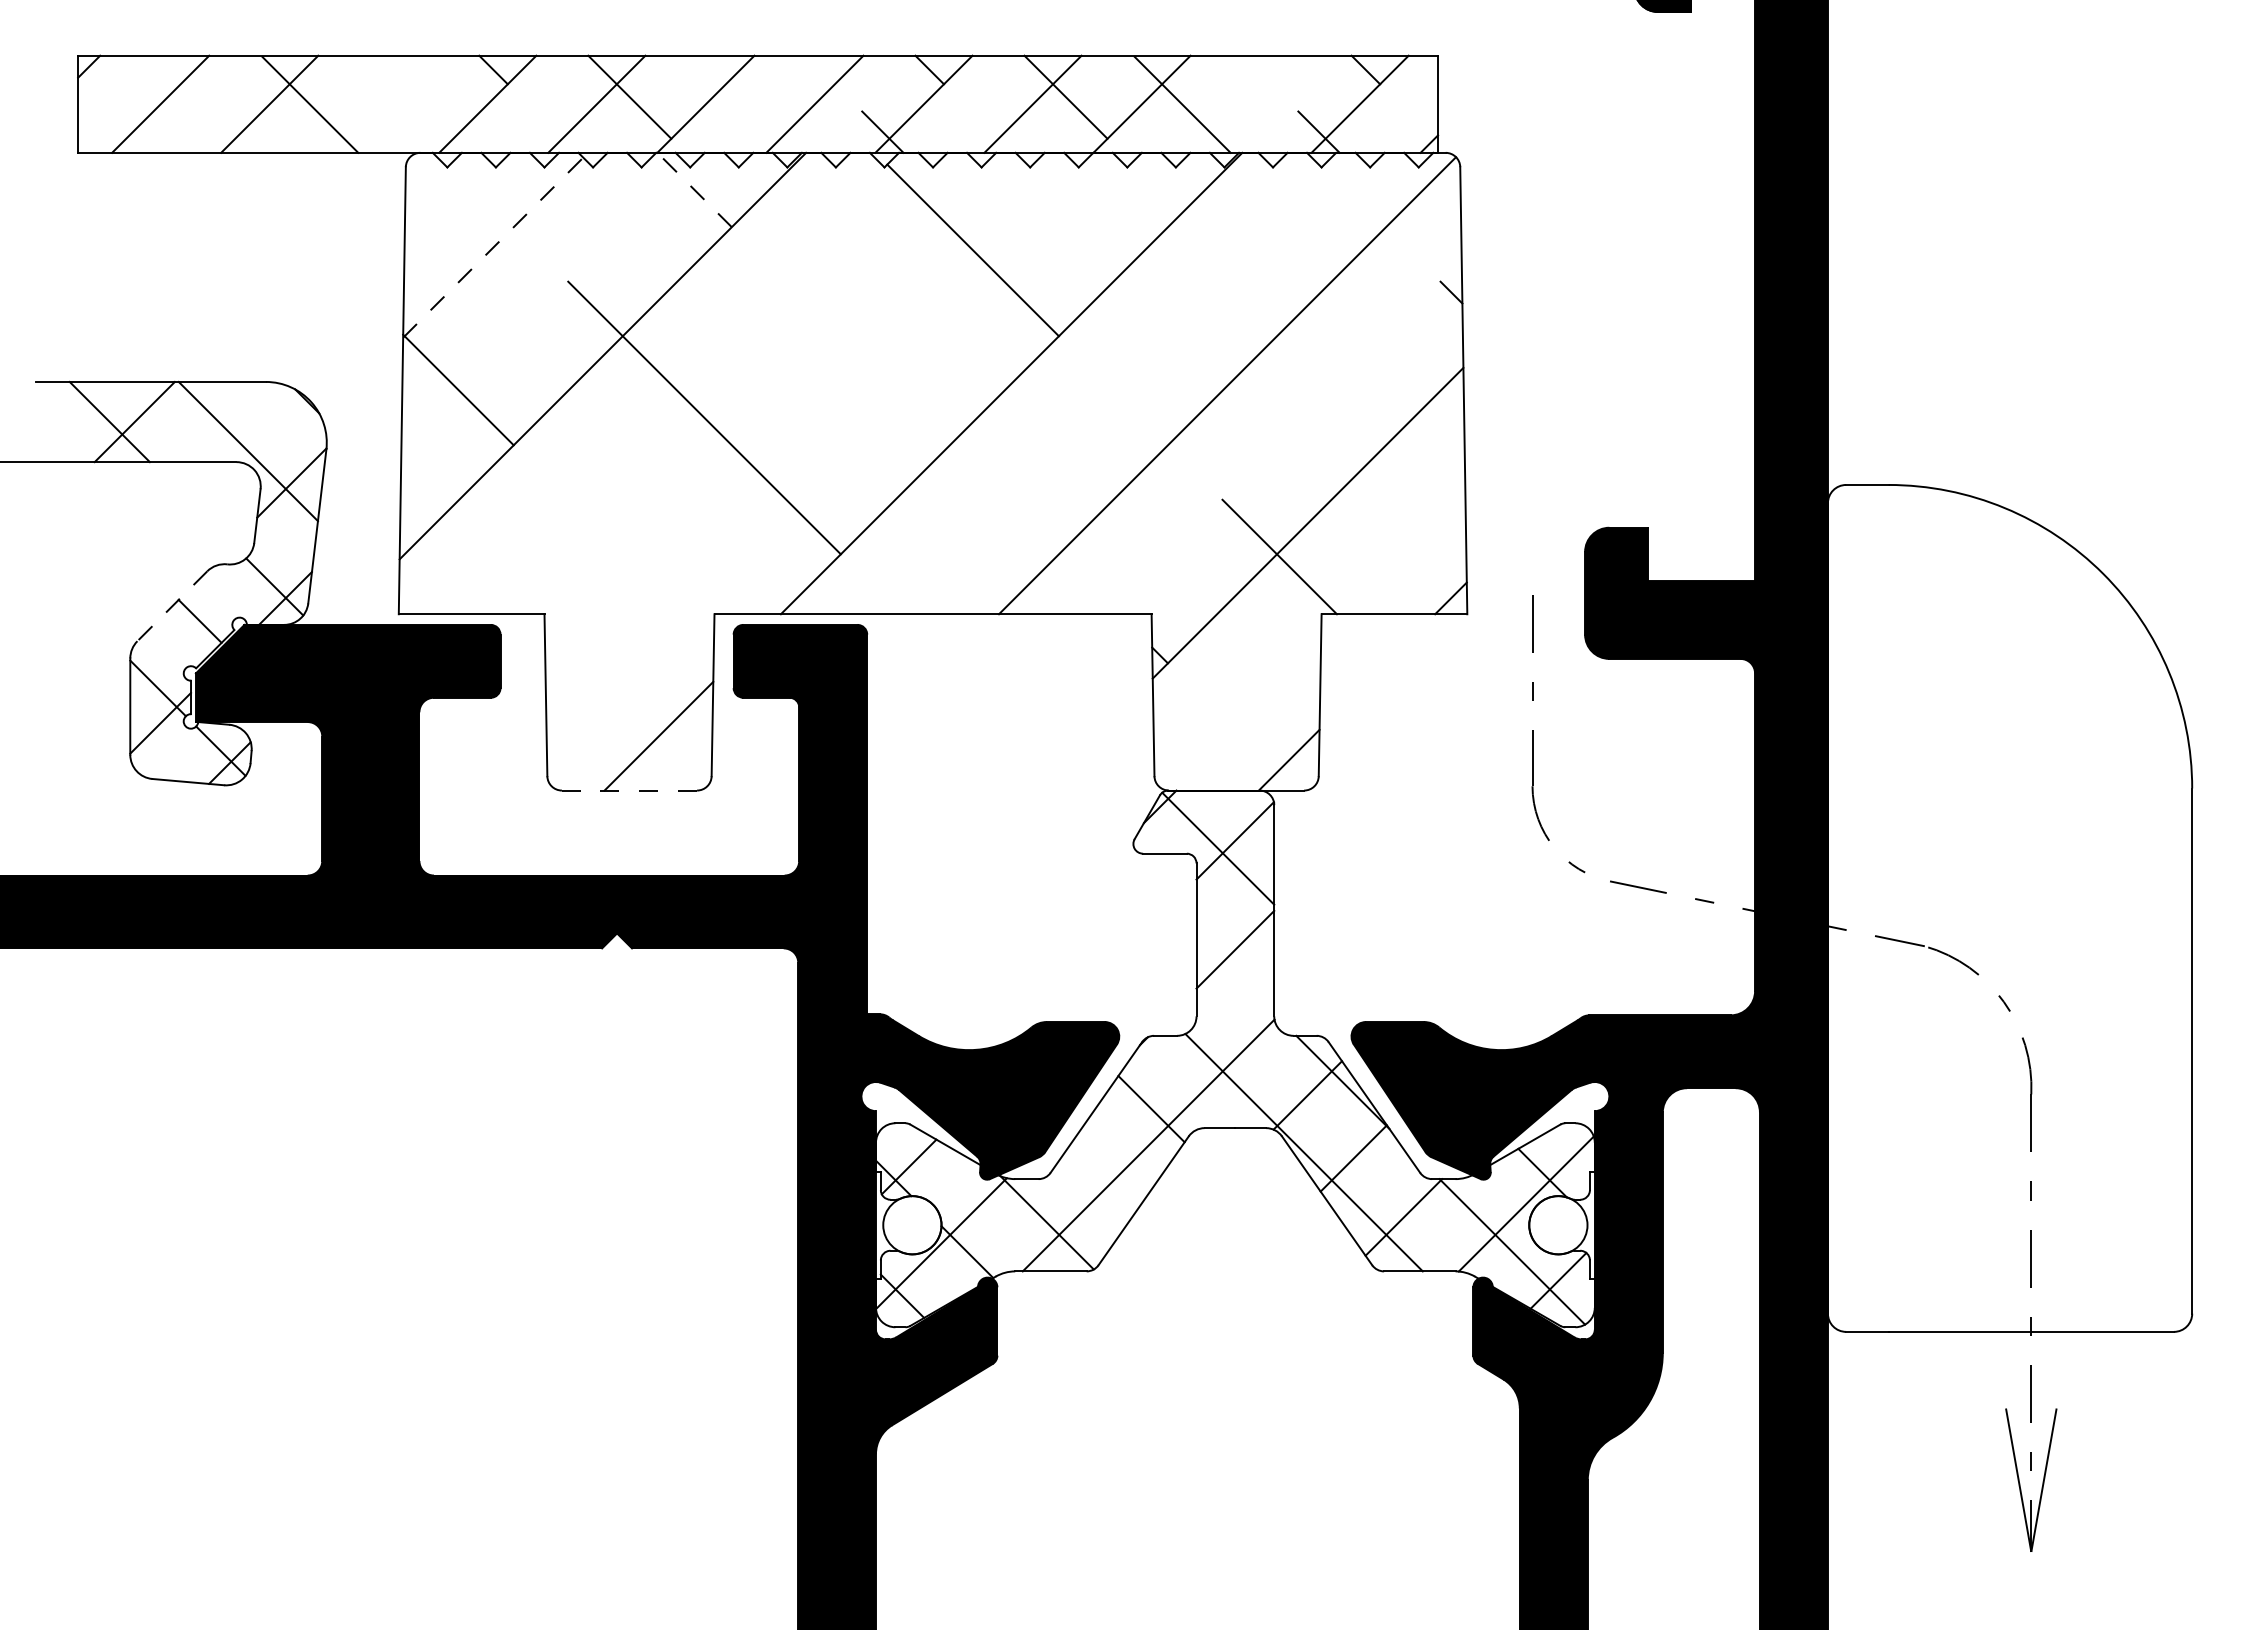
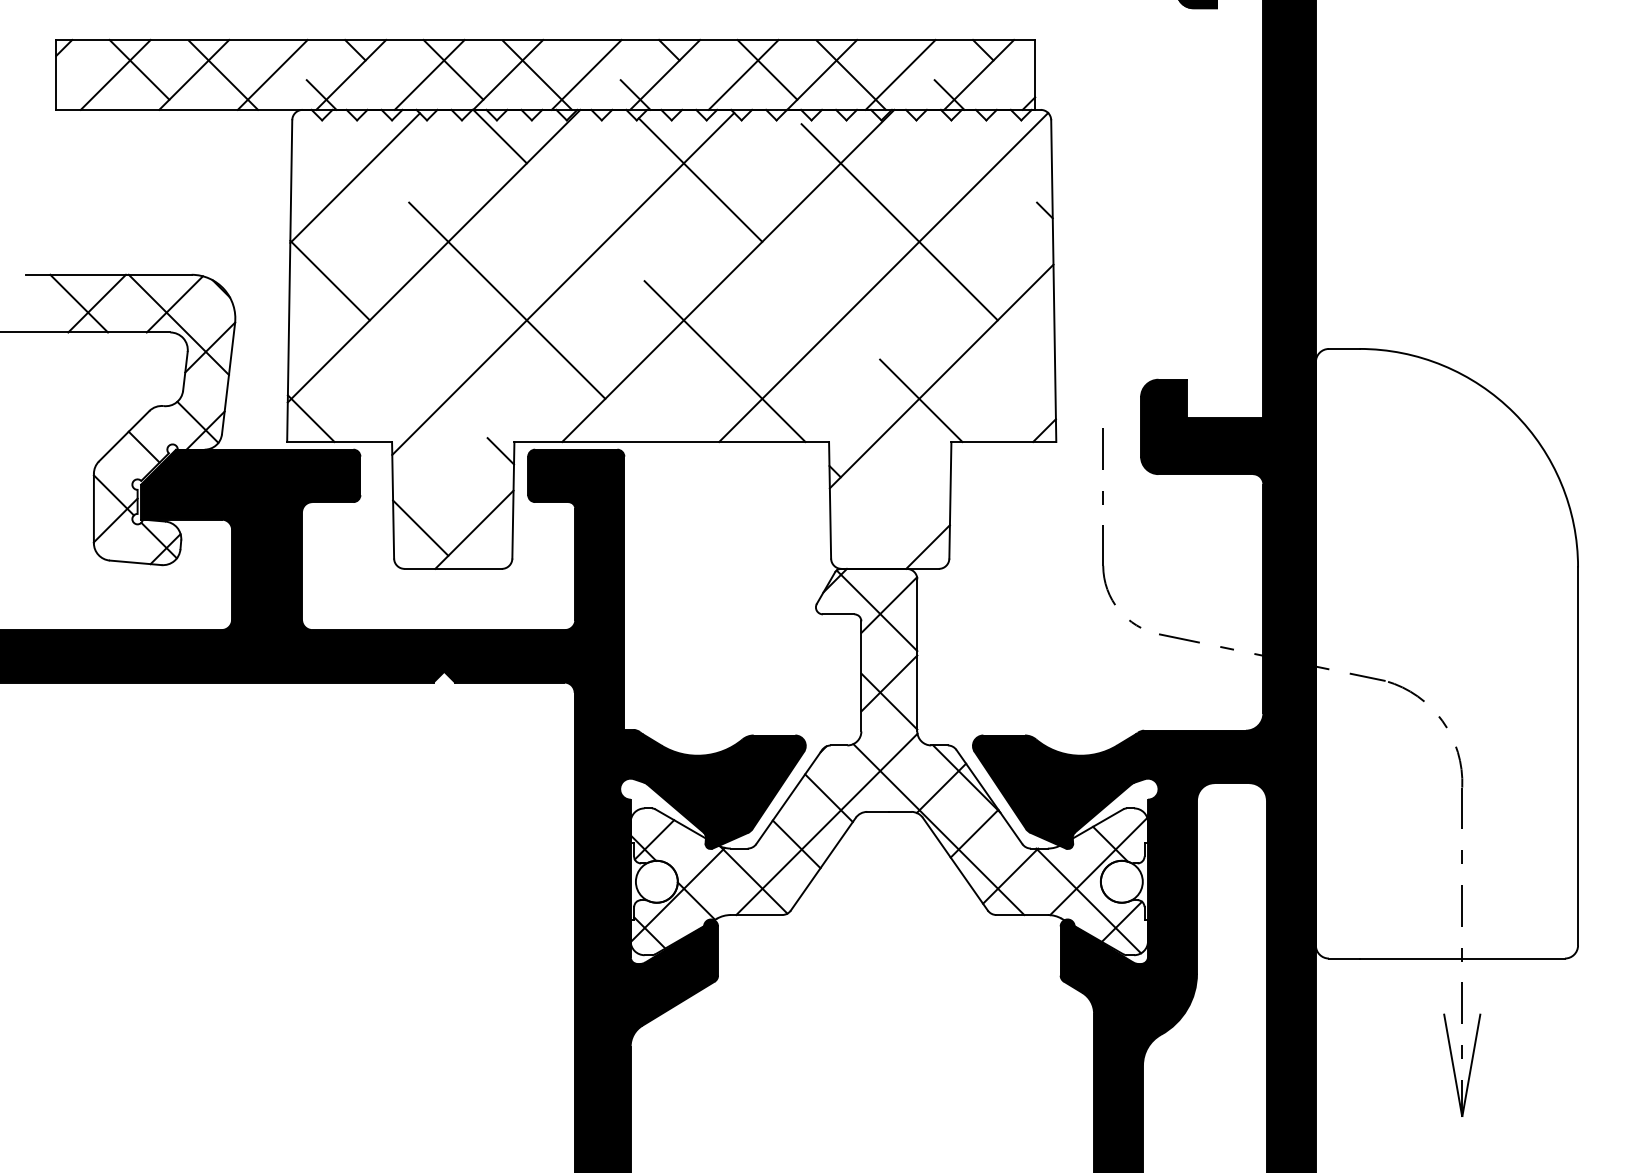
line: (193, 96) -> (139, 69), added
line: (378, 103) -> (272, 74), added
line: (1250, 103) -> (900, 74), added
line: (746, 104) -> (537, 75), added
line: (446, 131) -> (321, 94), added
line: (694, 190) -> (500, 136), dashed -> solid
line: (493, 247) -> (355, 178), dashed -> solid
line: (1249, 308) -> (899, 221), added
line: (781, 394) -> (562, 283), added
line: (242, 423) -> (174, 304), added
line: (1006, 502) -> (724, 361), added
line: (431, 581) -> (310, 418), added
line: (172, 606) -> (124, 436), dashed -> solid
line: (695, 626) -> (500, 450), added
line: (583, 733) -> (420, 527), added
line: (629, 790) -> (453, 568), dashed -> solid
line: (1235, 974) -> (889, 701), added
line: (1106, 1173) -> (796, 844), added

